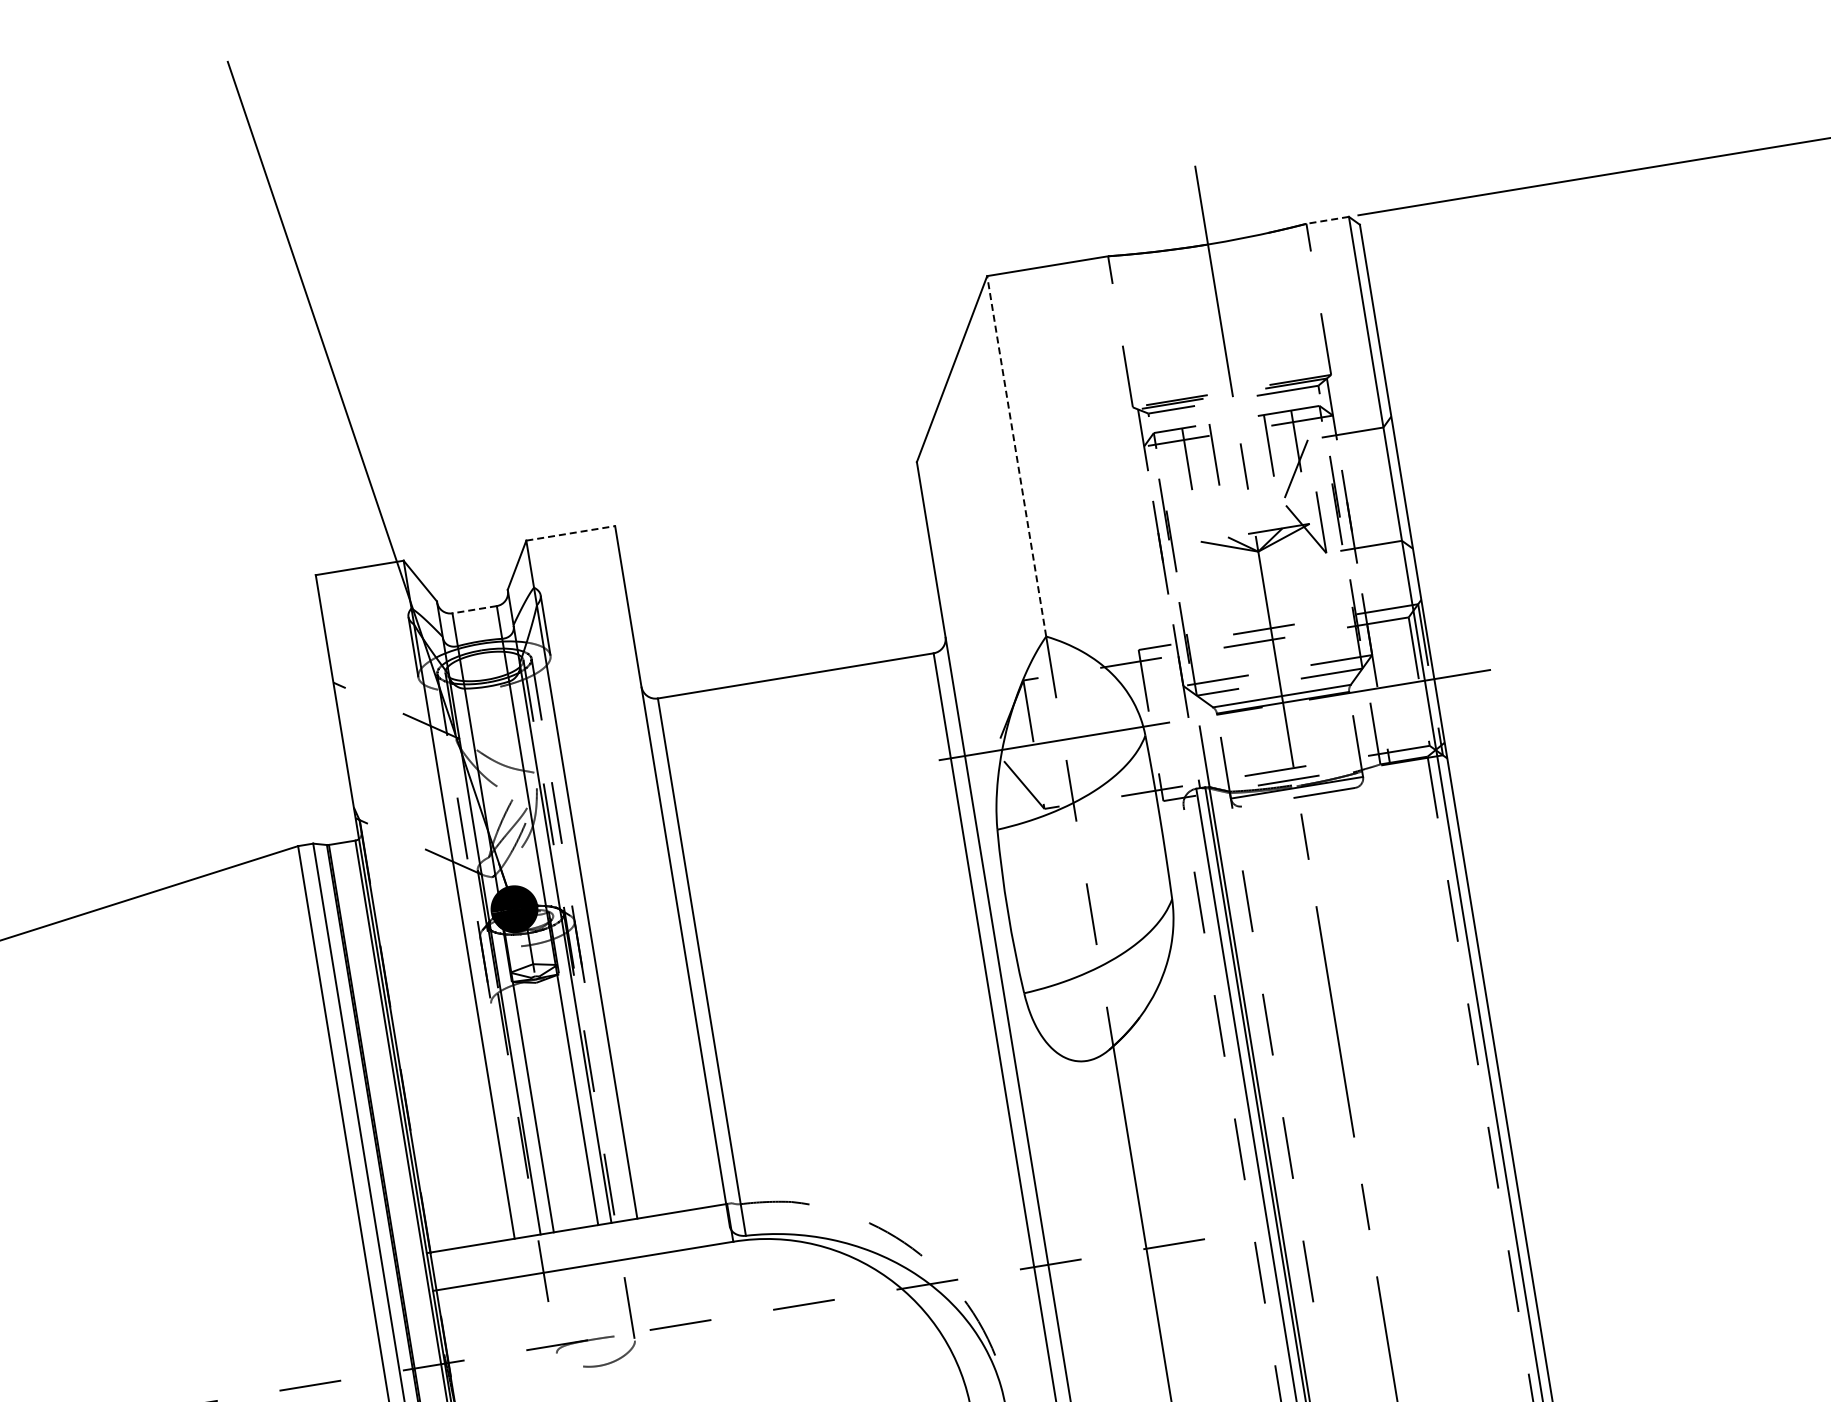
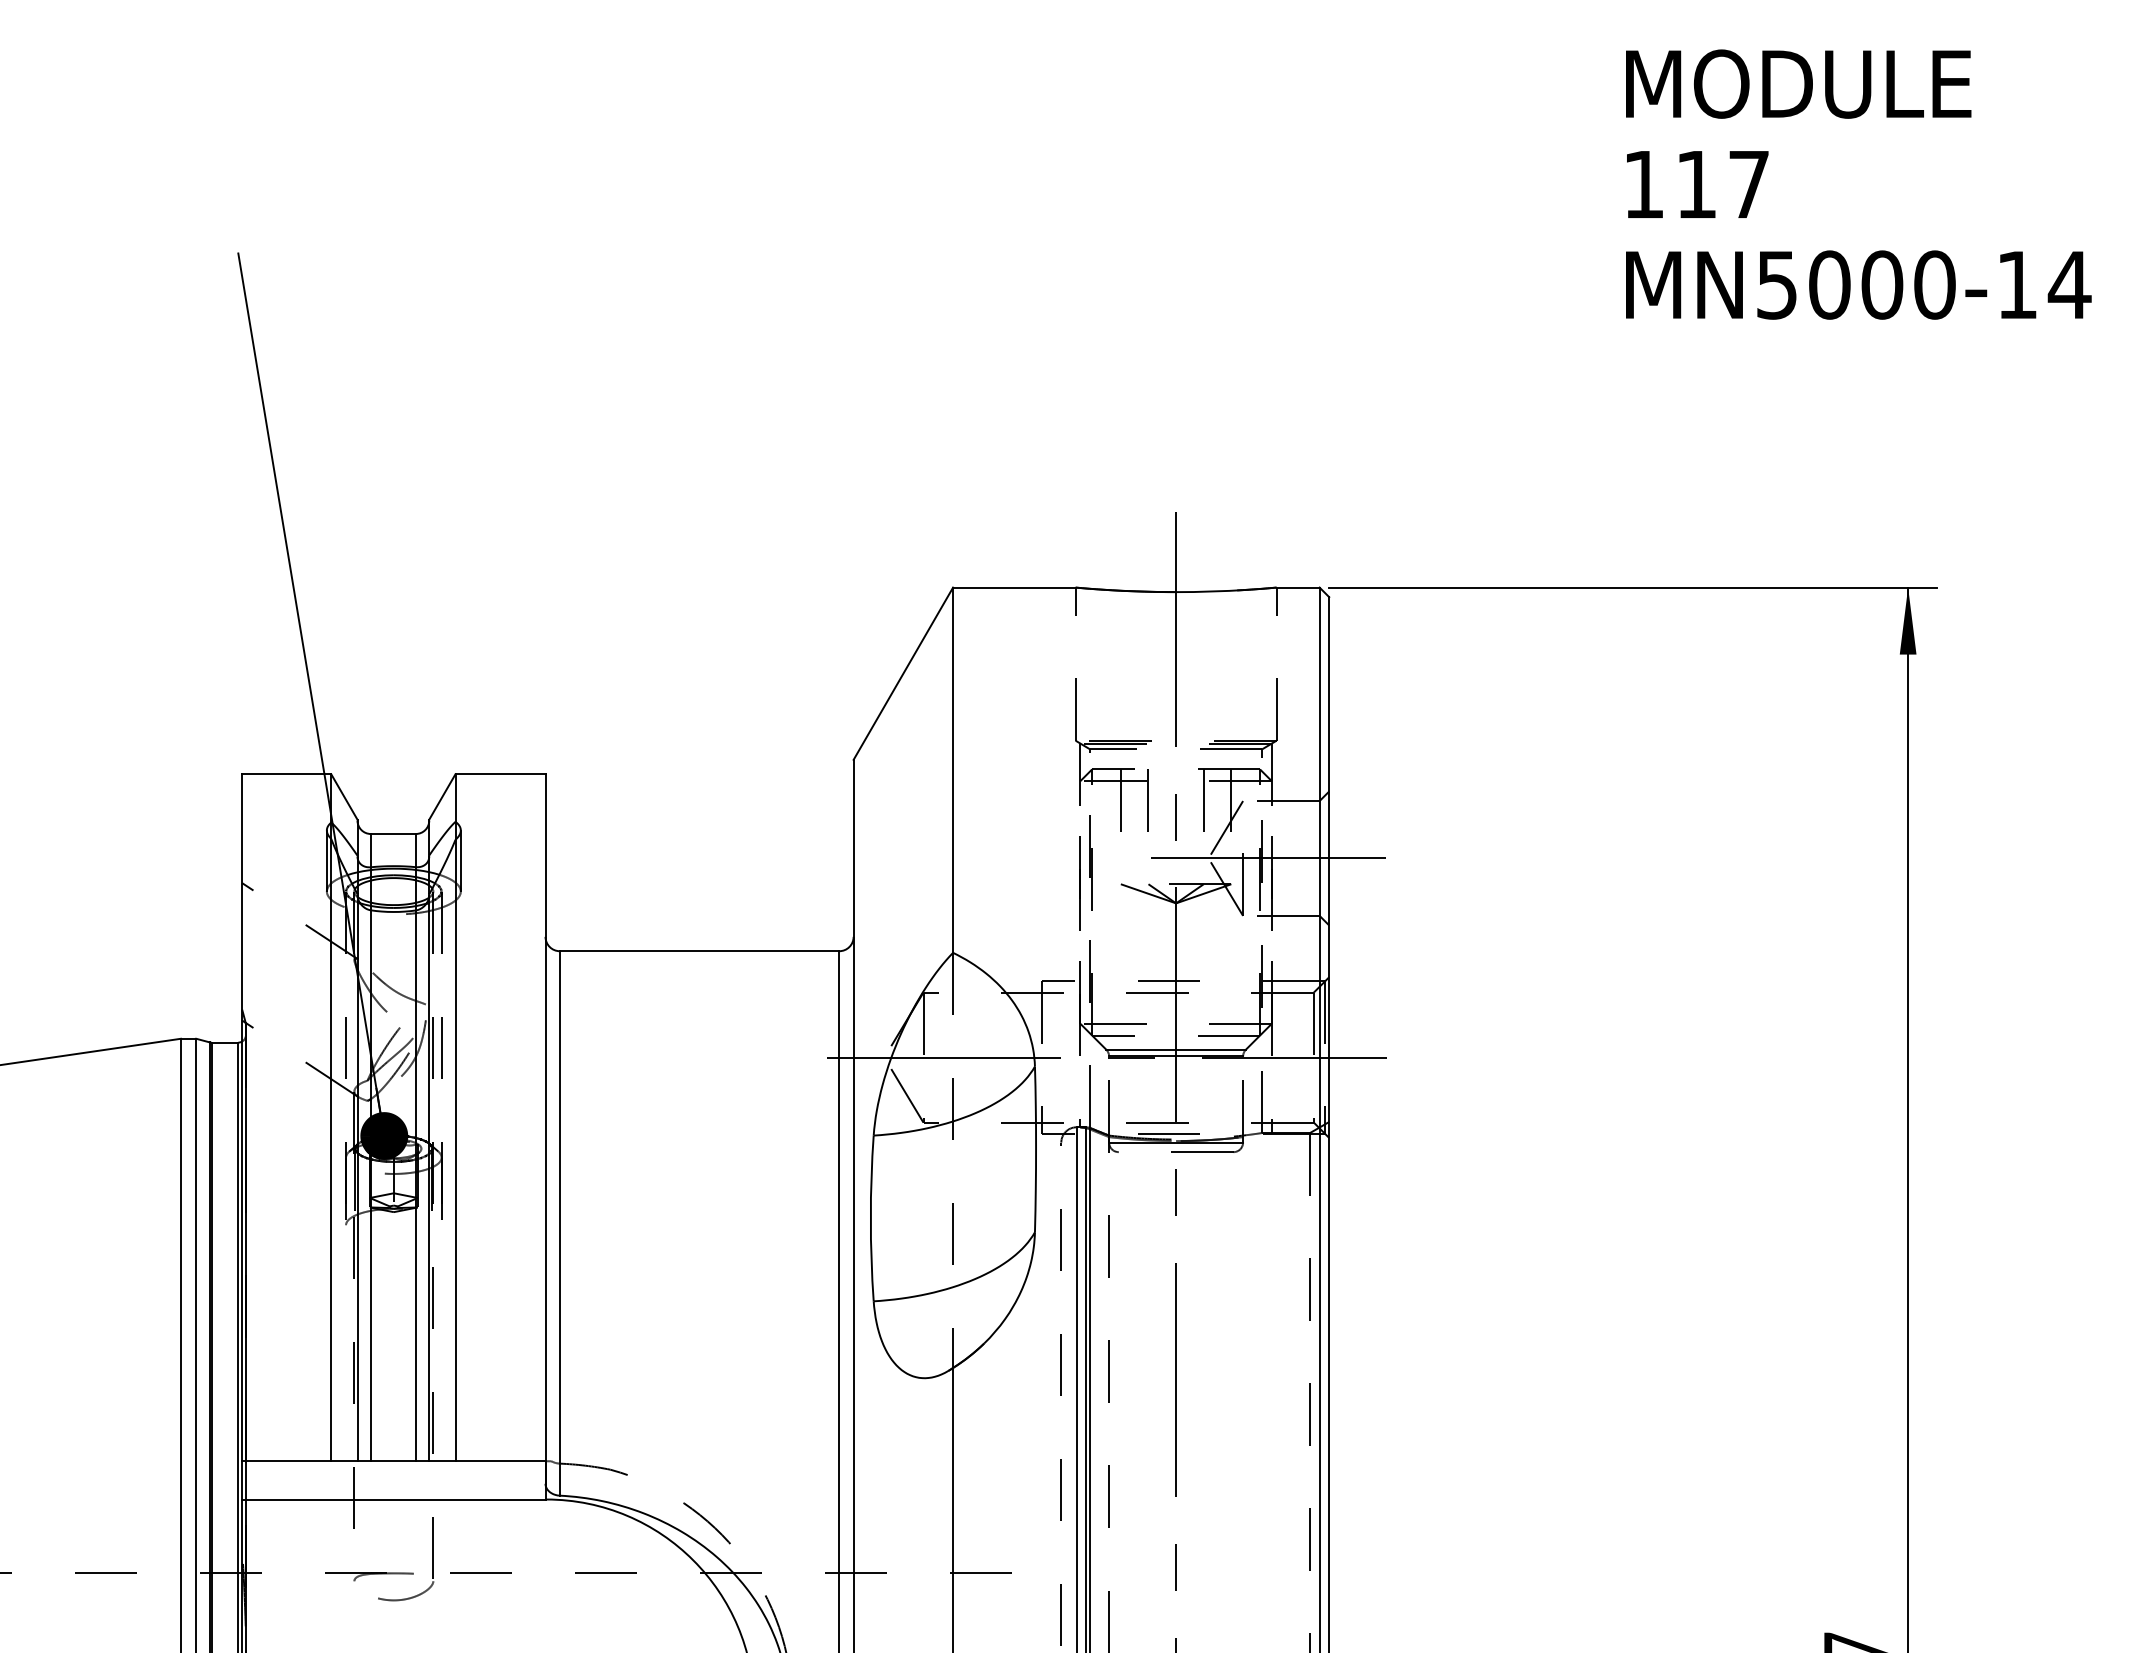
line: (1328, 220) -> (1298, 587), dashed -> solid
line: (1017, 456) -> (953, 770), dashed -> solid
line: (1342, 492) -> (1268, 858), added
line: (570, 533) -> (500, 774), dashed -> solid
line: (473, 610) -> (392, 834), dashed -> solid

